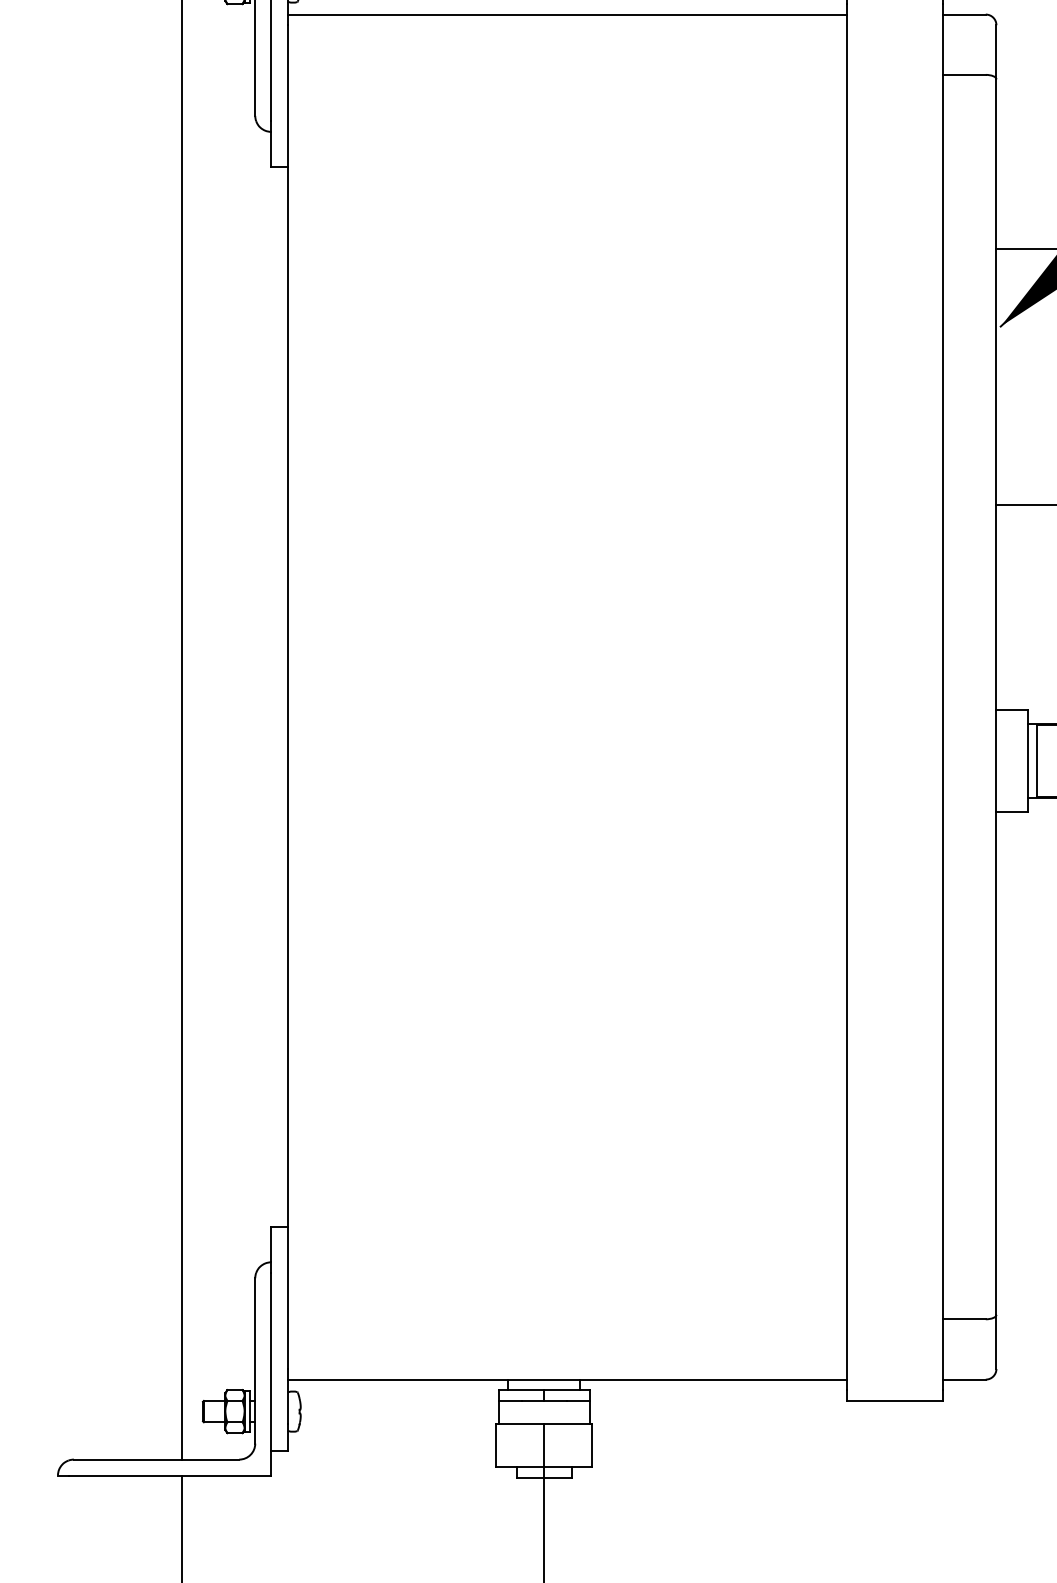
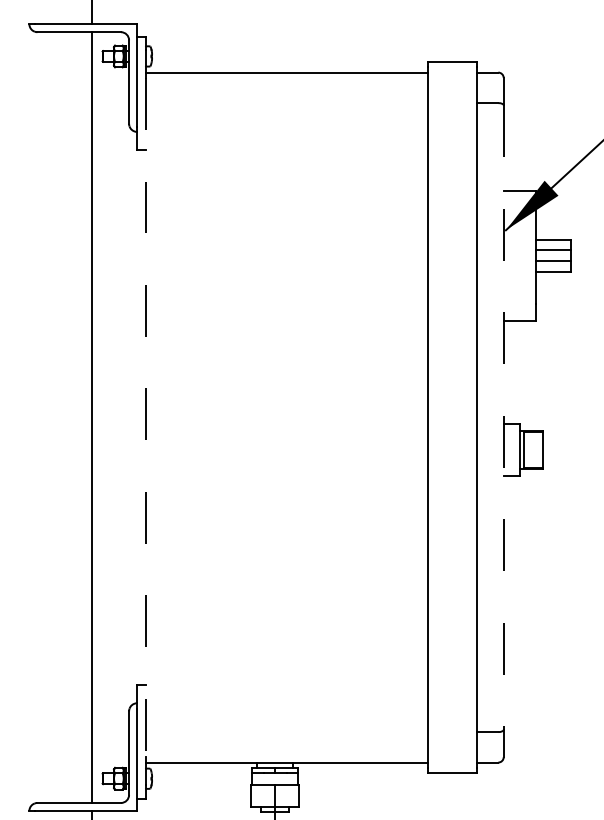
line: (287, 696) -> (145, 417), solid -> dashed
line: (995, 698) -> (503, 418), solid -> dashed

